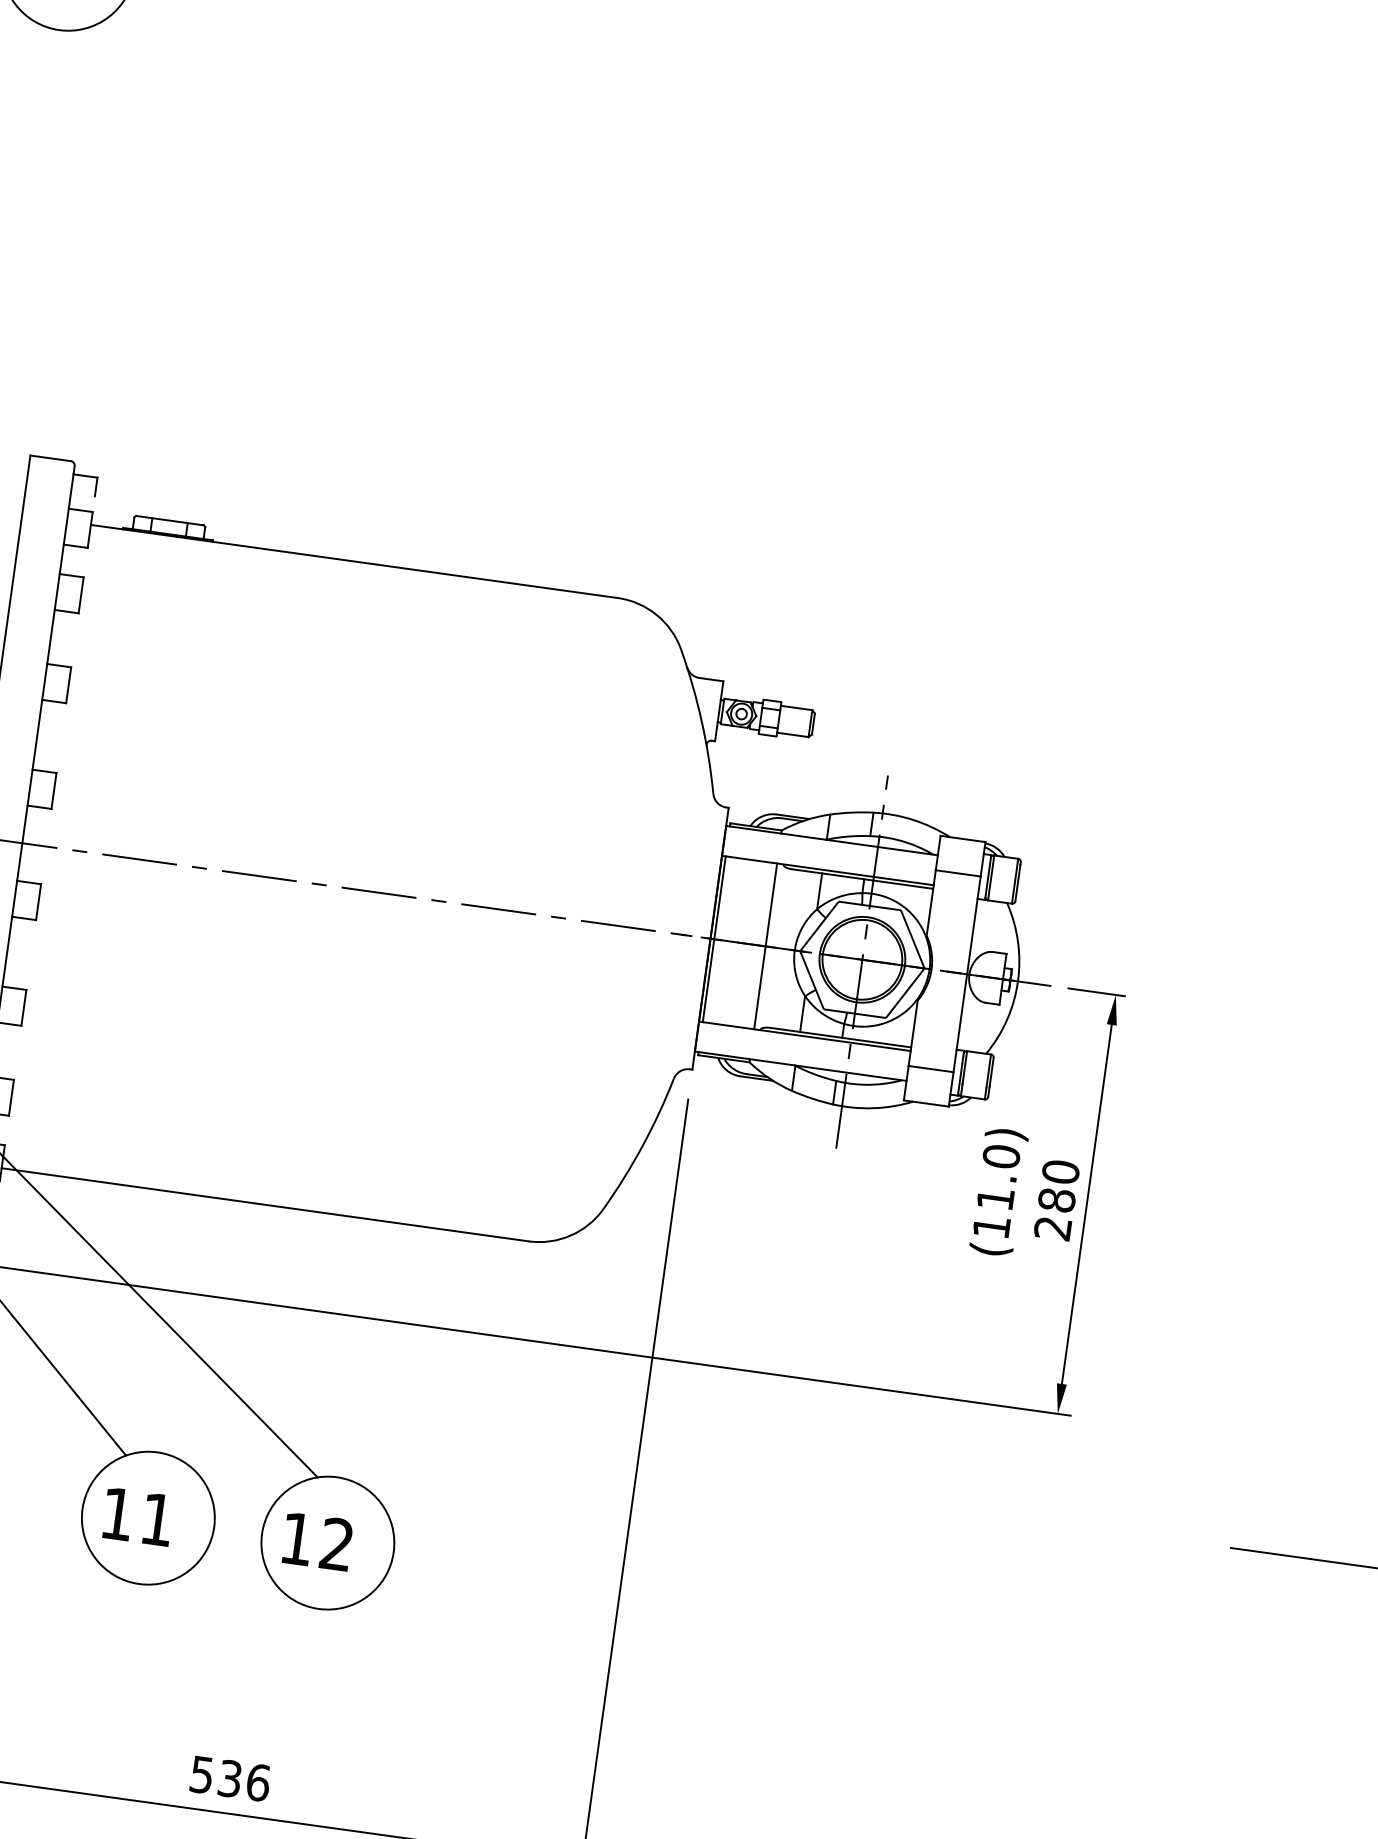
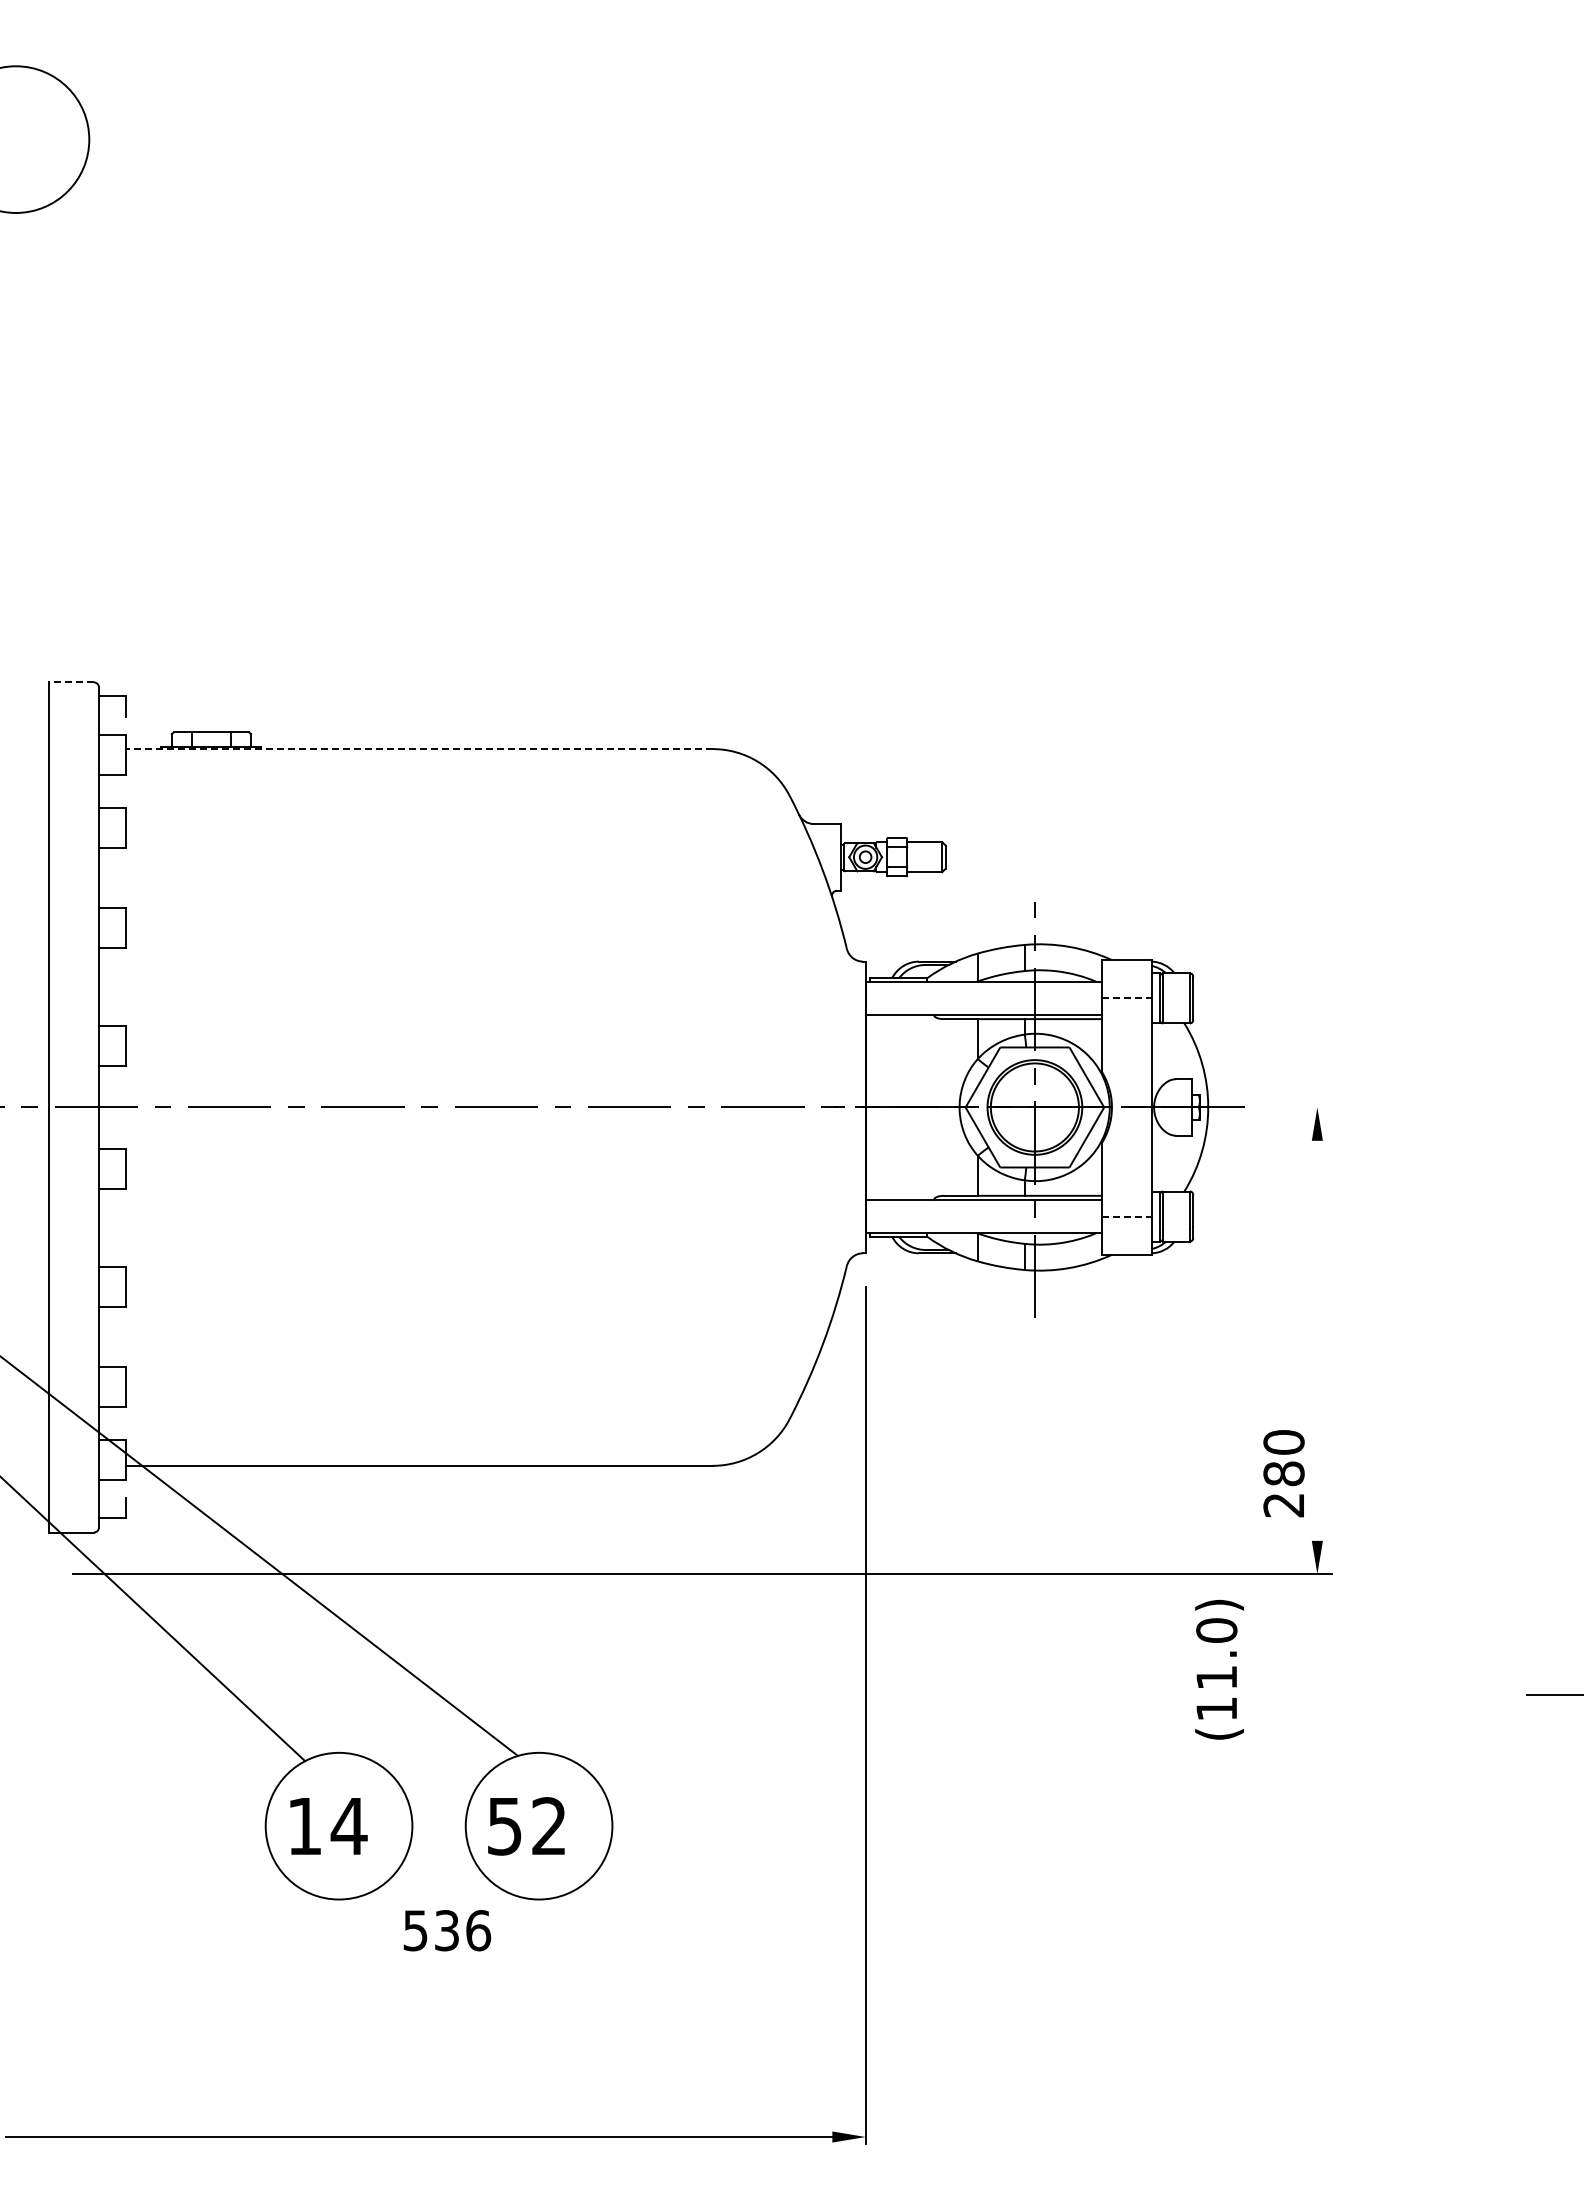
line: (50, 458) -> (71, 682), solid -> dashed
line: (354, 561) -> (419, 749), solid -> dashed
line: (959, 873) -> (1127, 998), solid -> dashed
line: (713, 939) -> (869, 1107), removed
line: (765, 946) -> (927, 1107), removed
line: (1096, 992) -> (1295, 1107), removed
line: (931, 1069) -> (1127, 1216), solid -> dashed
text: (999, 1191) -> (1219, 1669), moved
text: (1056, 1199) -> (1283, 1473), moved
line: (1087, 1204) -> (1317, 1340), removed
text: (156, 1519) -> (348, 1826), 11 -> 14
text: (296, 1539) -> (504, 1826), 12 -> 52
text: (230, 1778) -> (447, 1930), moved

